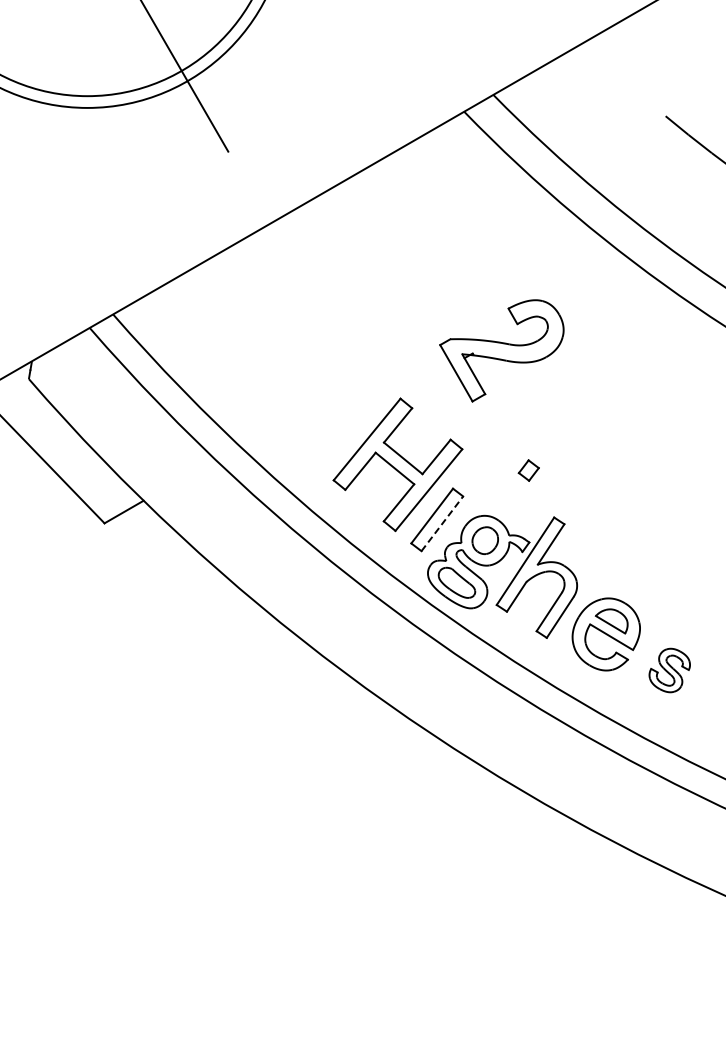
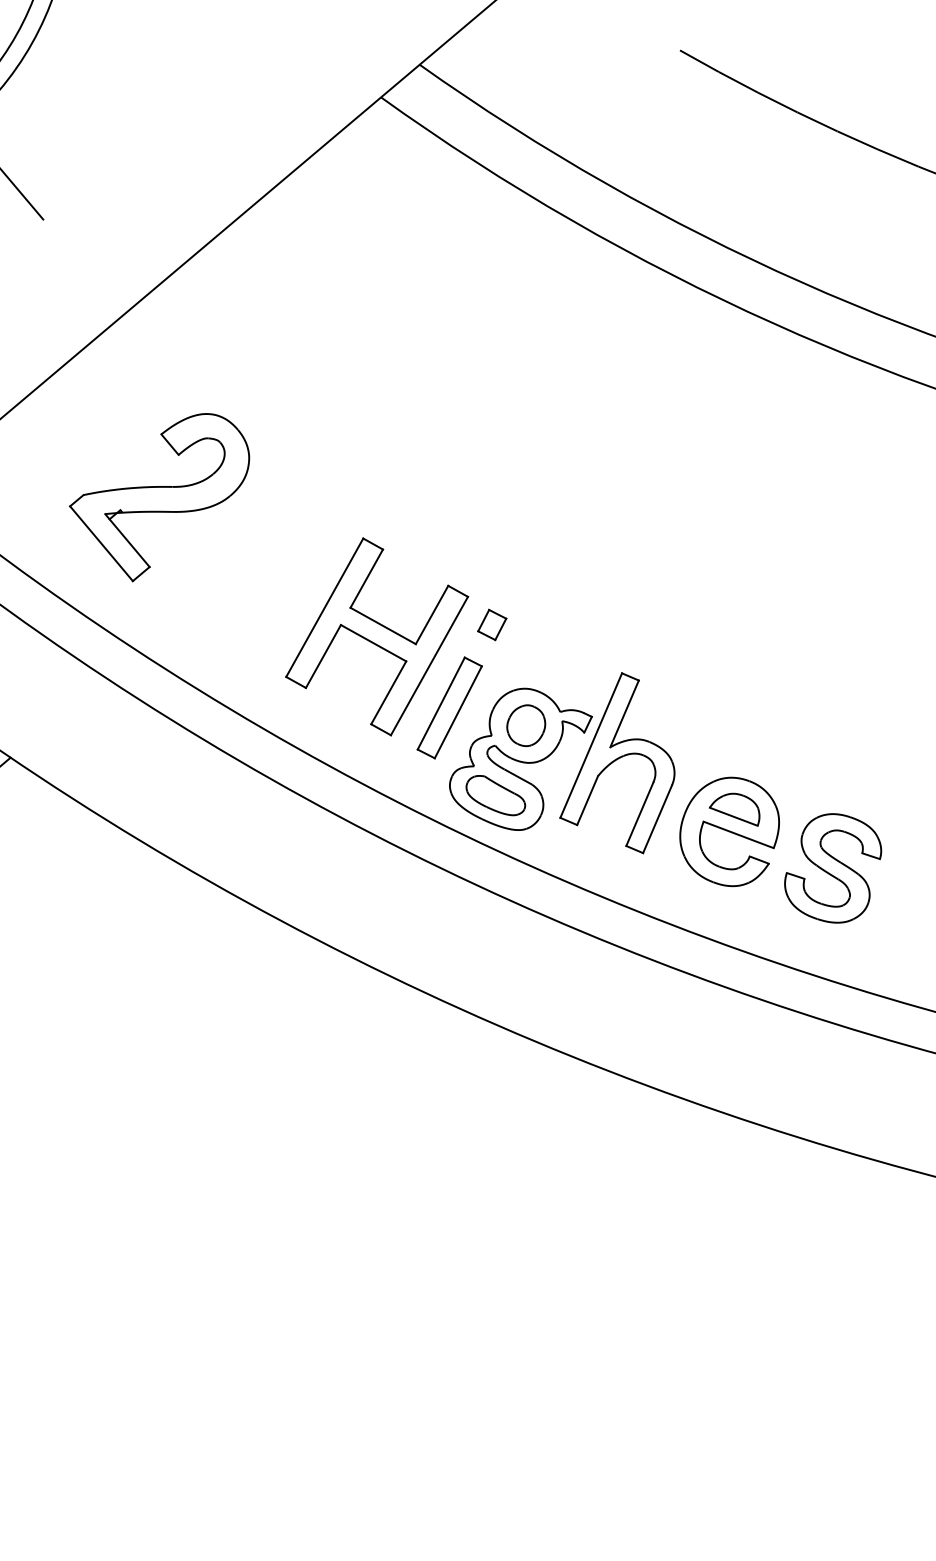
part: (501, 350) -> (162, 498), moved
part: (528, 470) -> (491, 624), moved
line: (442, 523) -> (458, 711), dashed -> solid
part: (669, 670) -> (833, 868), size x1.67

